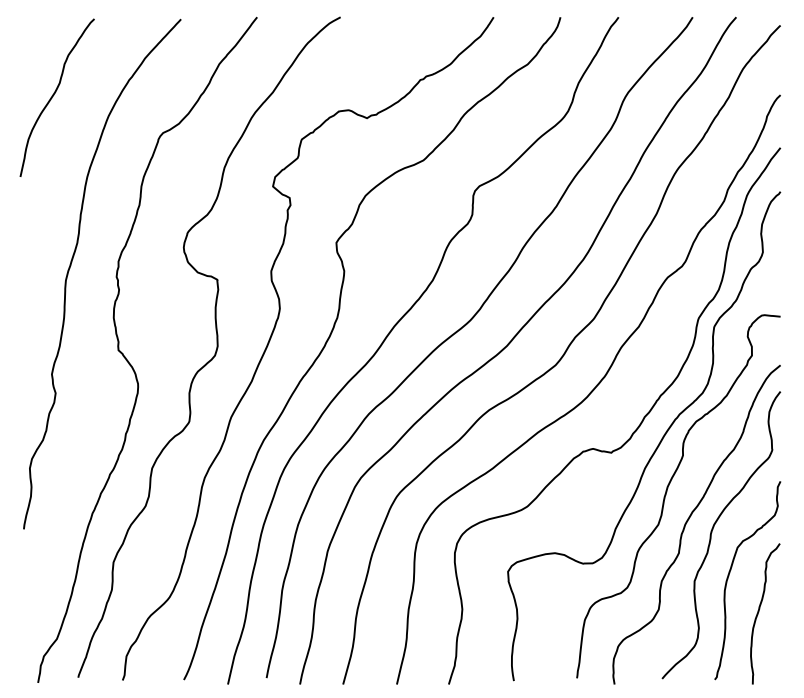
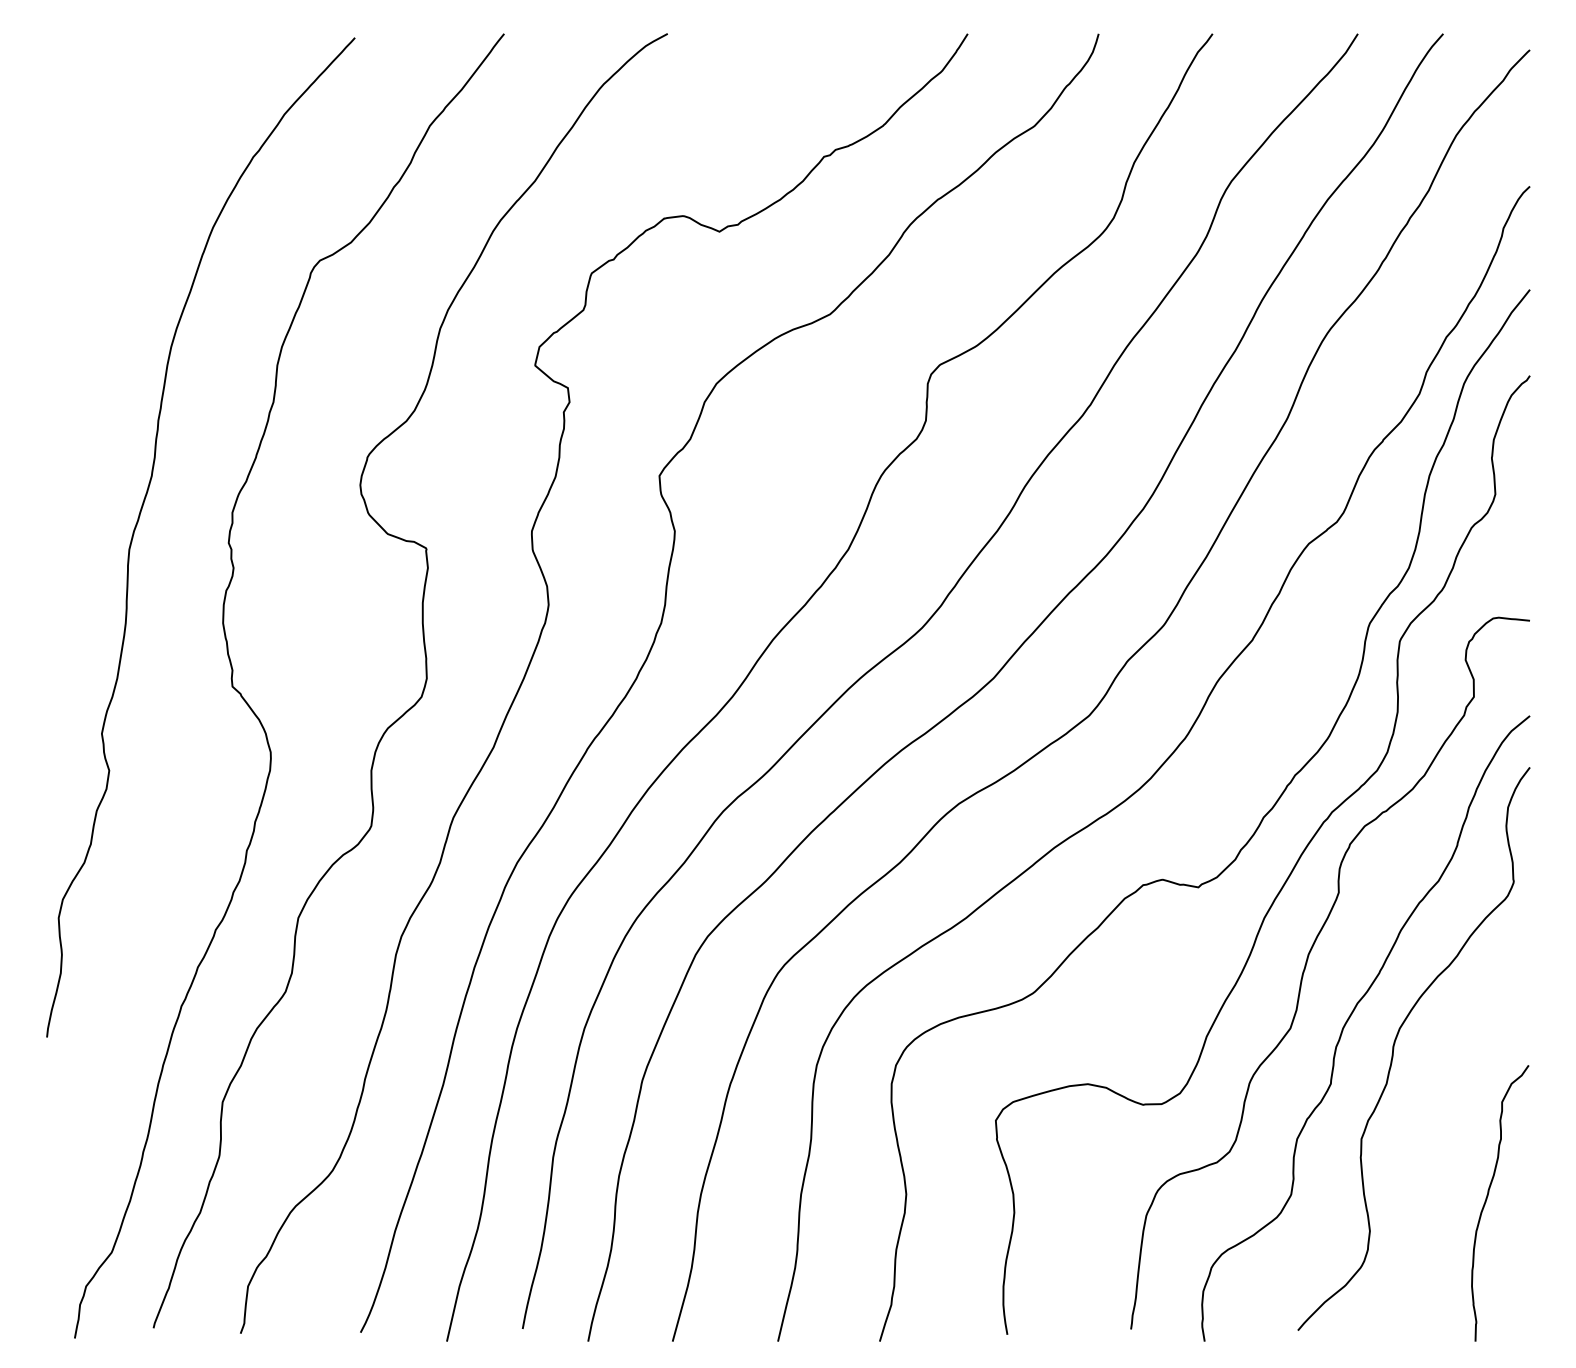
curve: (54, 95) -> (106, 187), removed
curve: (730, 573) -> (1431, 1123), removed

